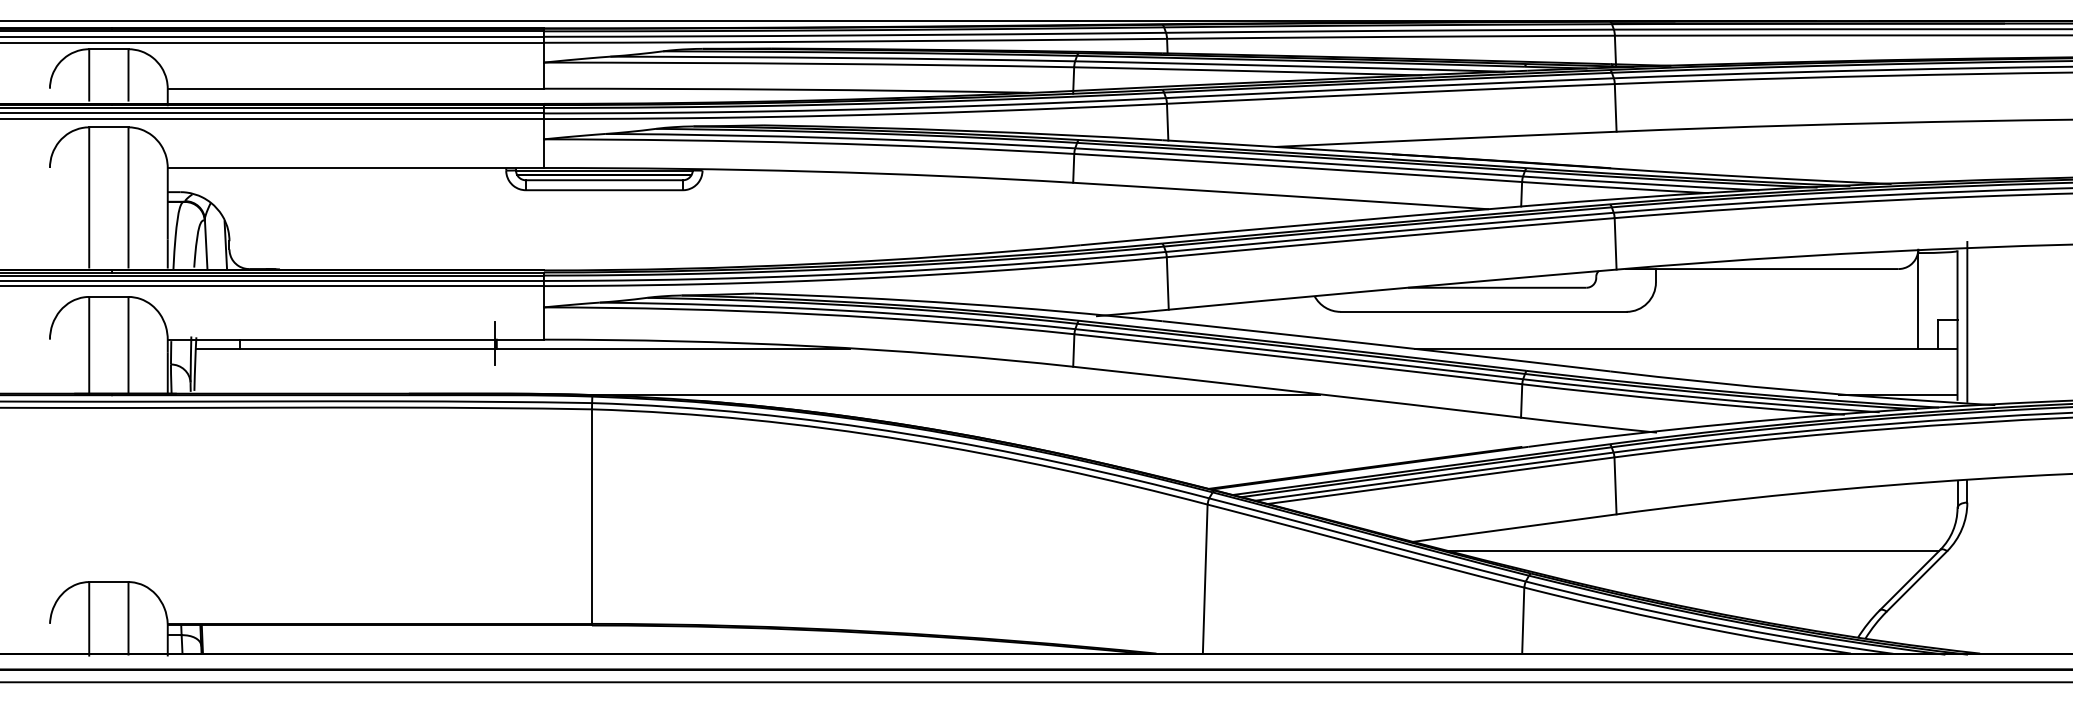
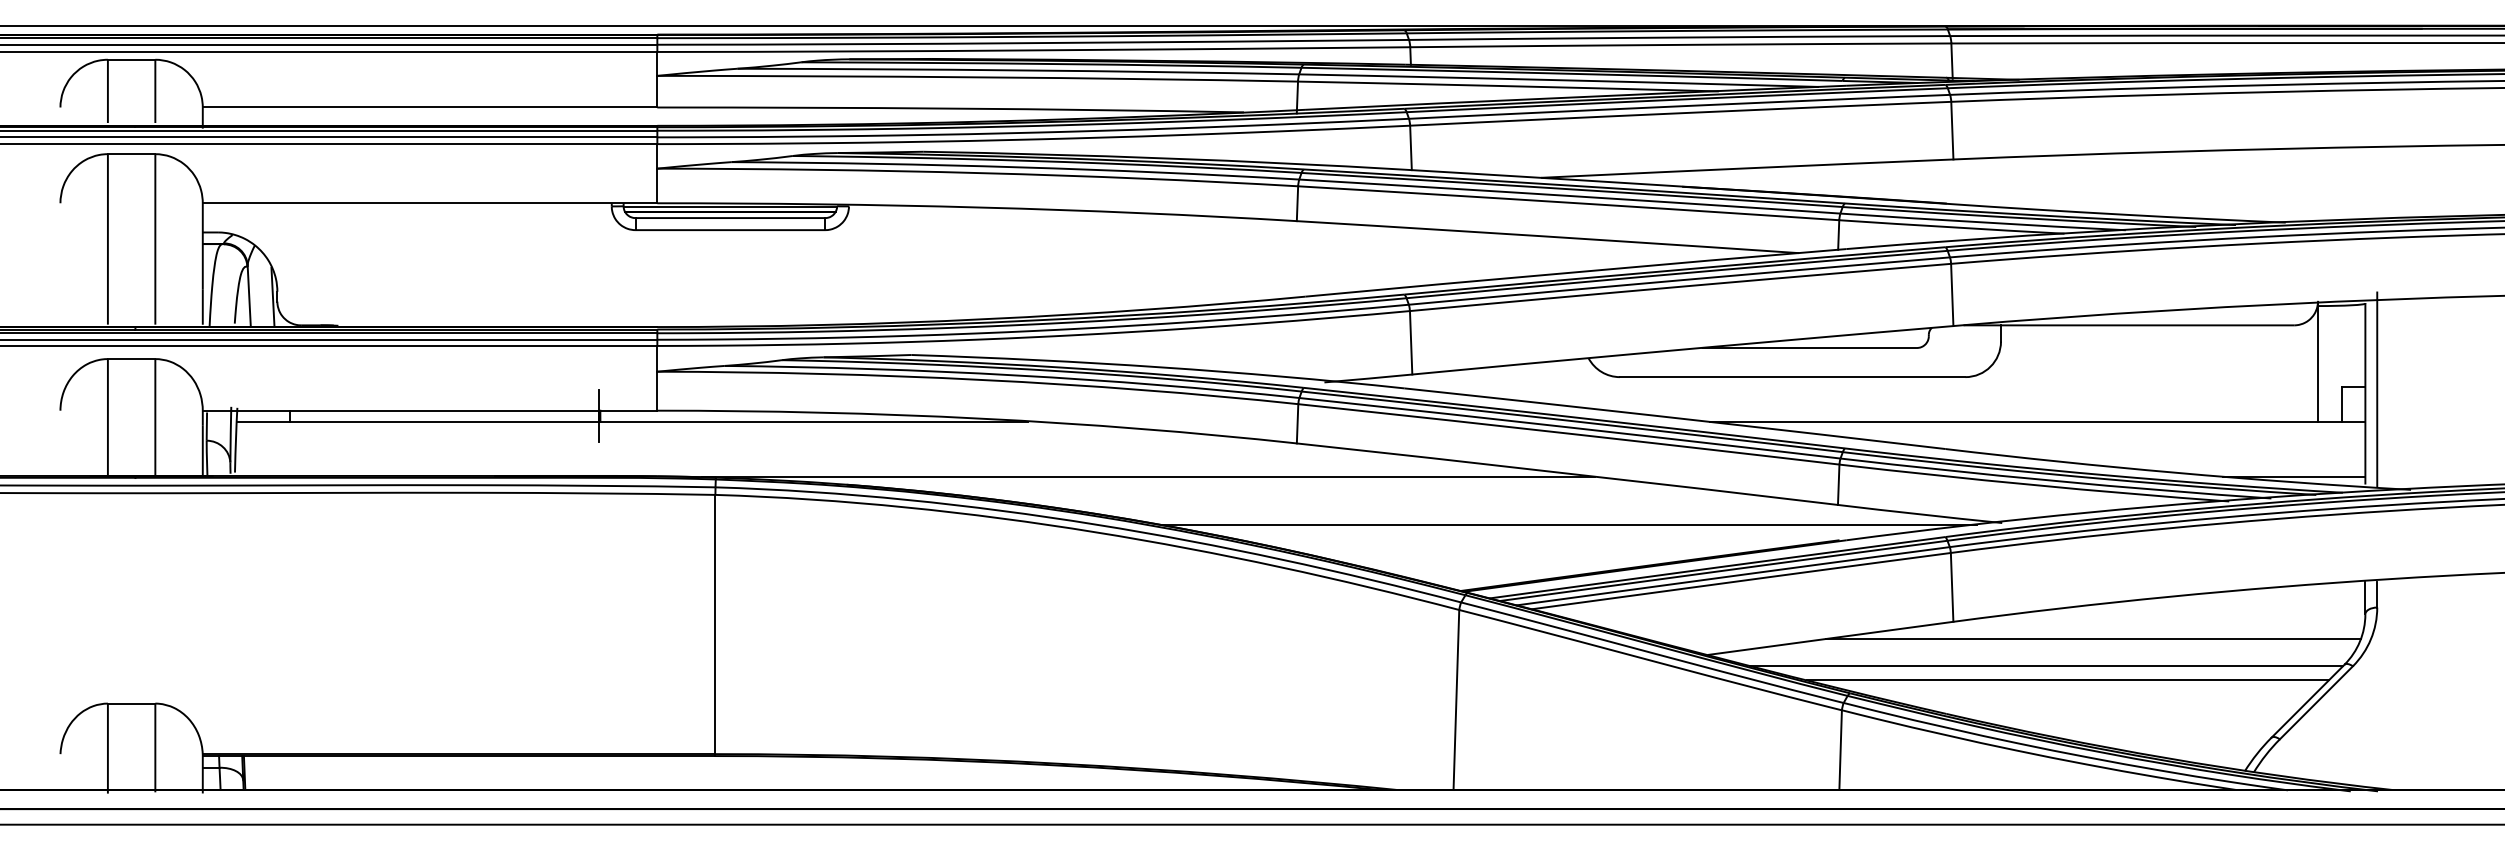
line: (1298, 434) -> (1569, 525), added
line: (1731, 529) -> (2092, 639), added
line: (1711, 562) -> (2068, 679), added

